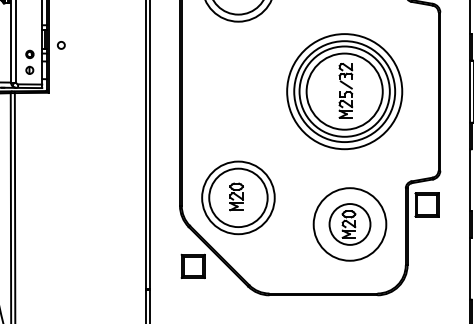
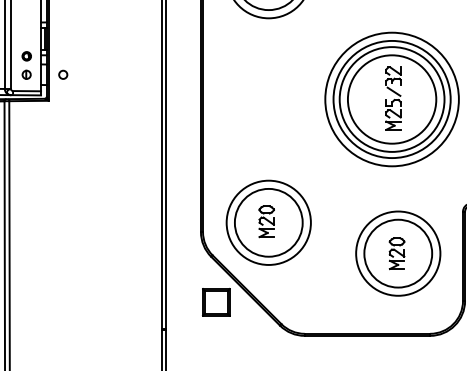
circle: (61, 45) -> (63, 74), moved
circle: (349, 224) -> (397, 253), size x1.43

